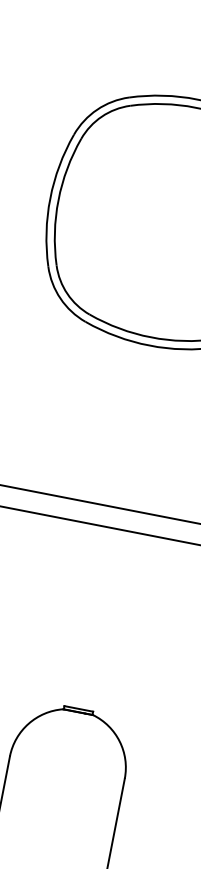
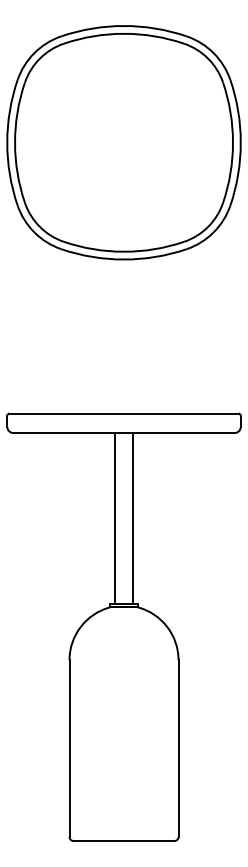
line: (87, 616) -> (115, 518), added
line: (105, 620) -> (132, 518), added

